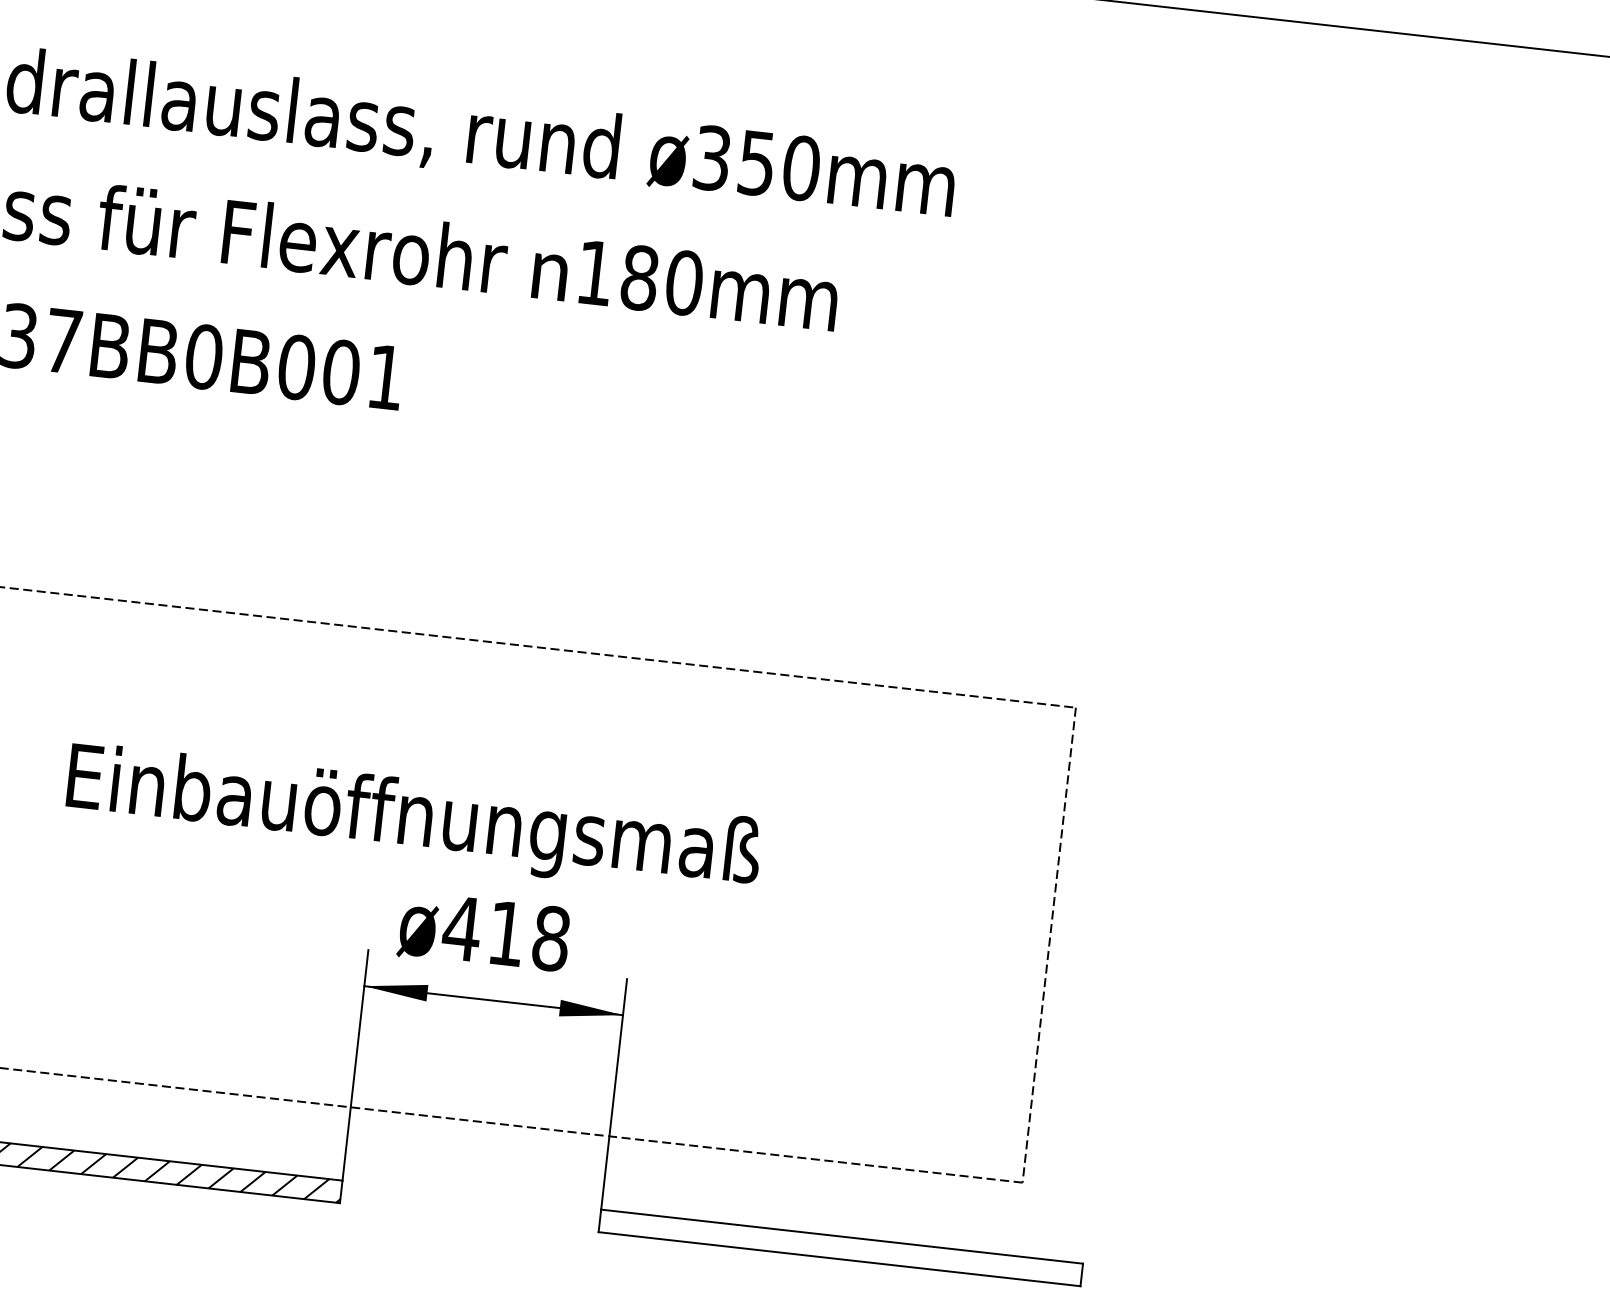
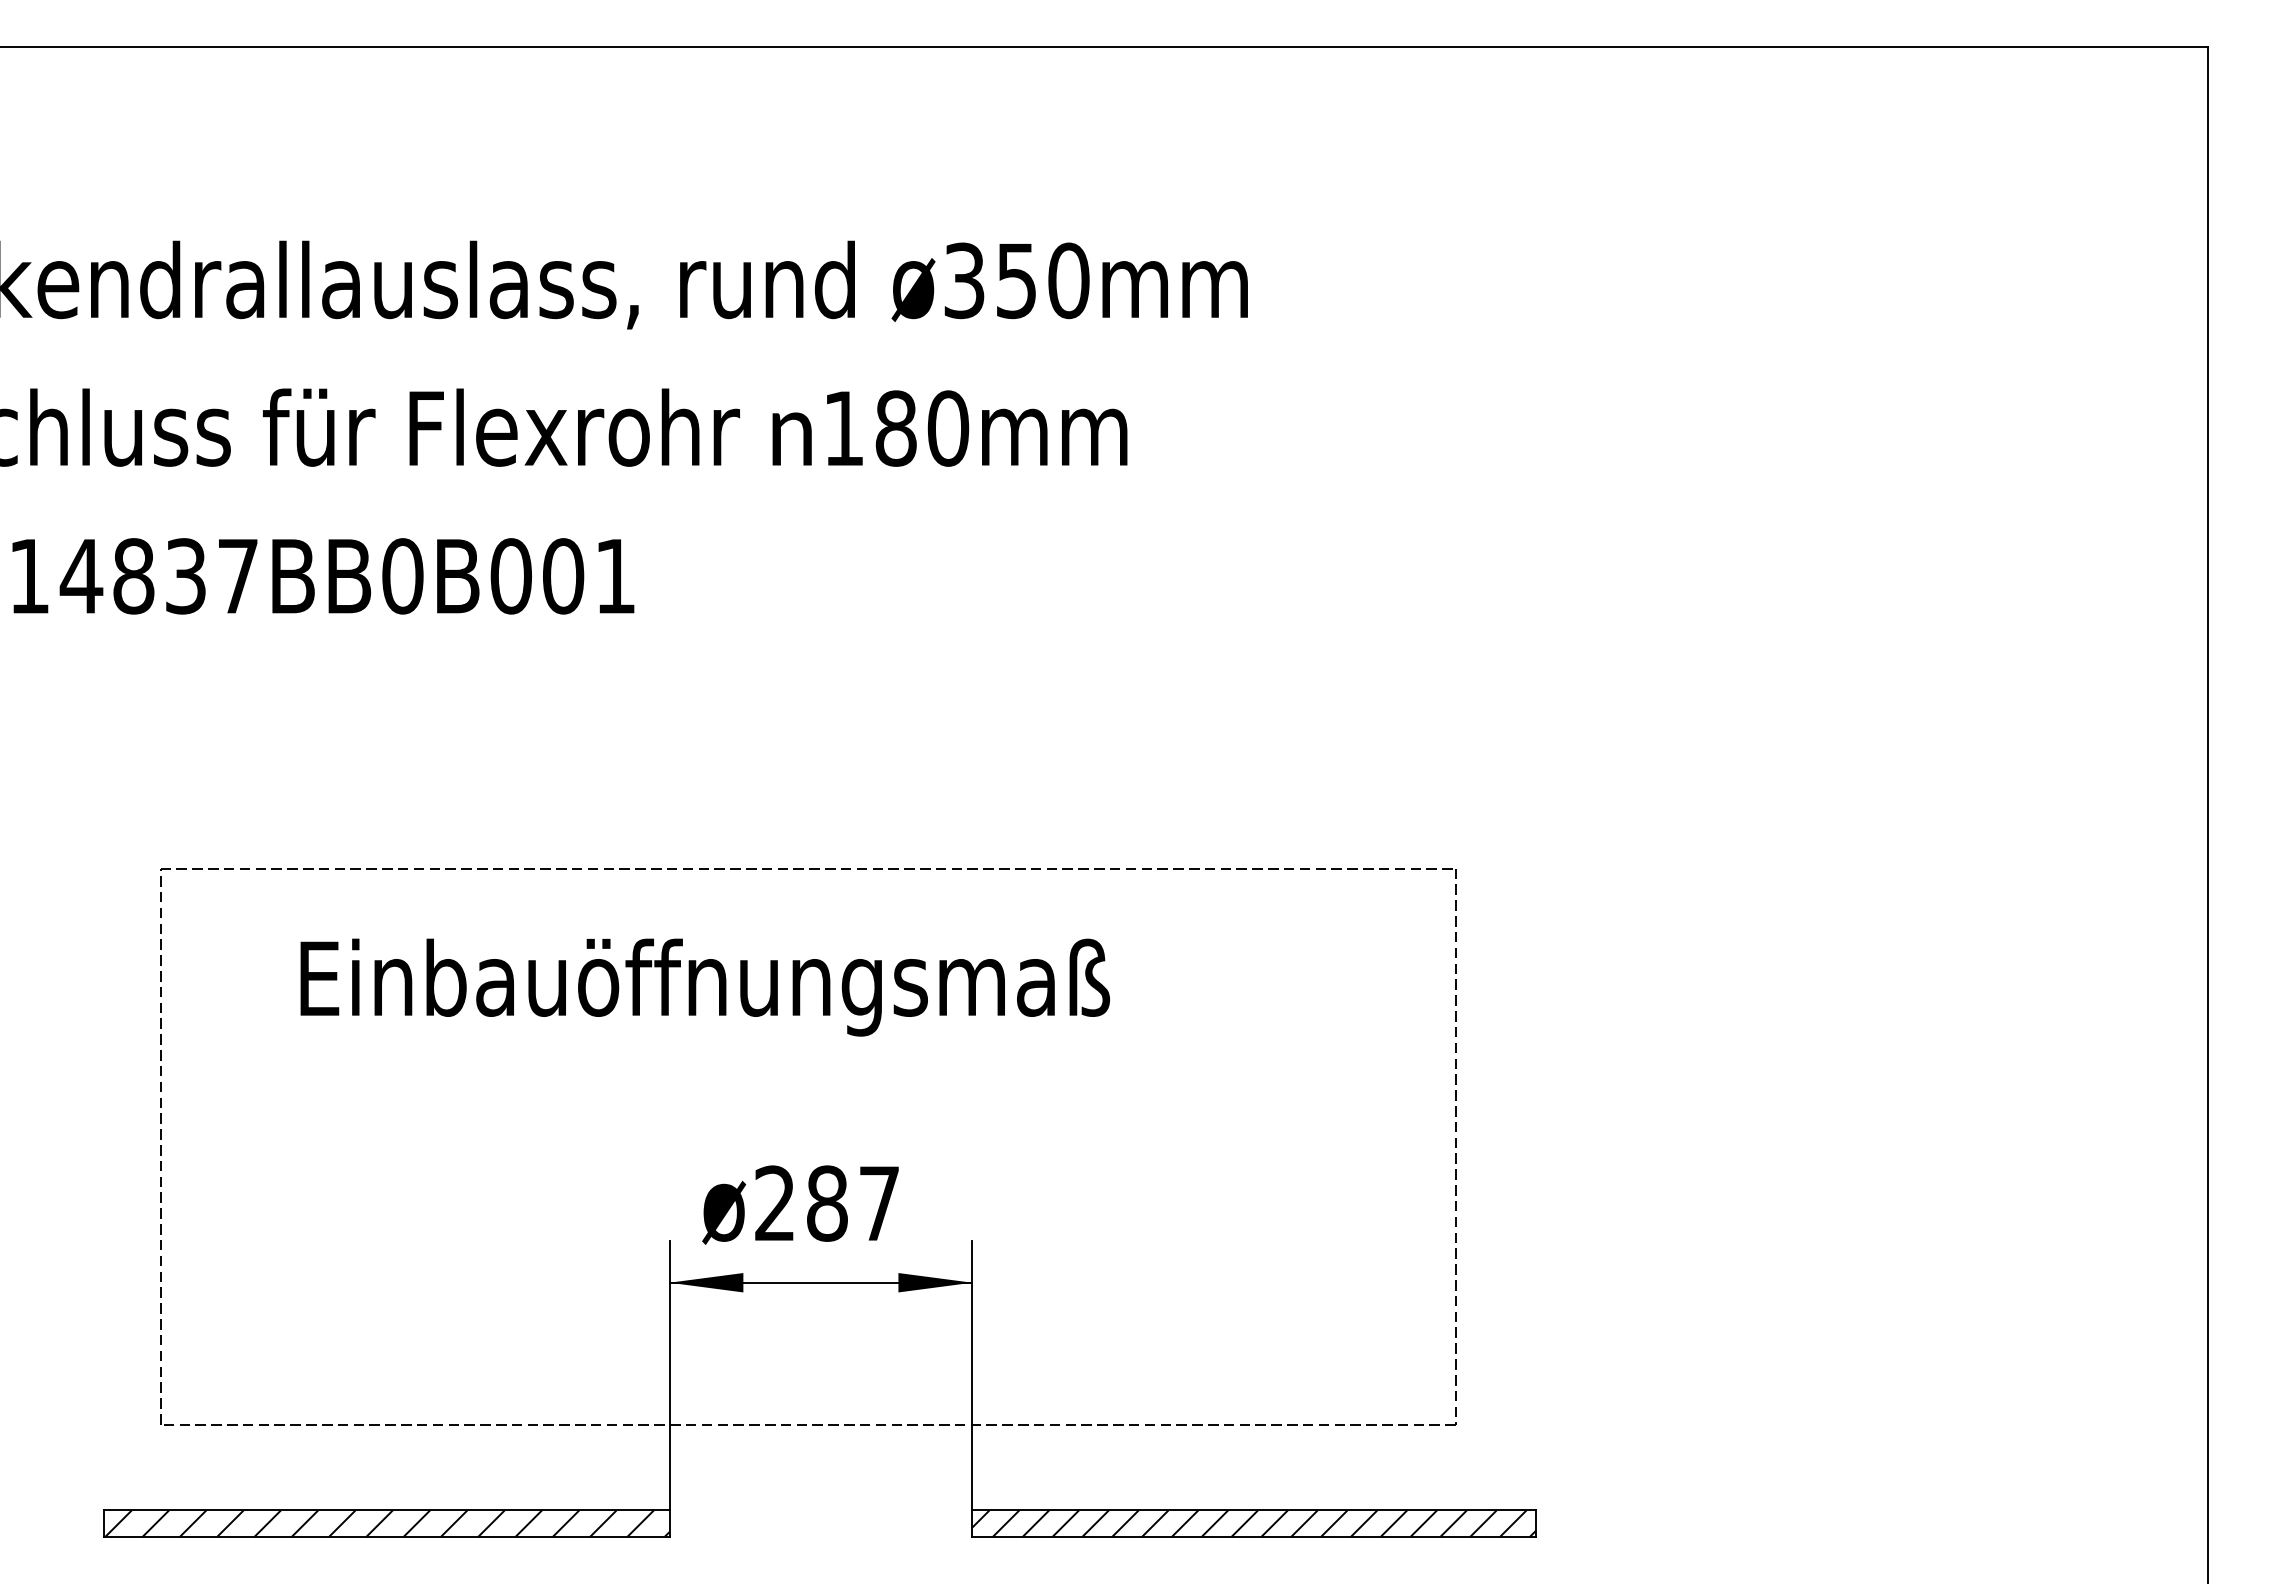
text: (413, 820) -> (704, 987), moved
text: (506, 933) -> (826, 1203), ø418 -> ø287
hatch: (841, 1247) -> (1254, 1523), added

